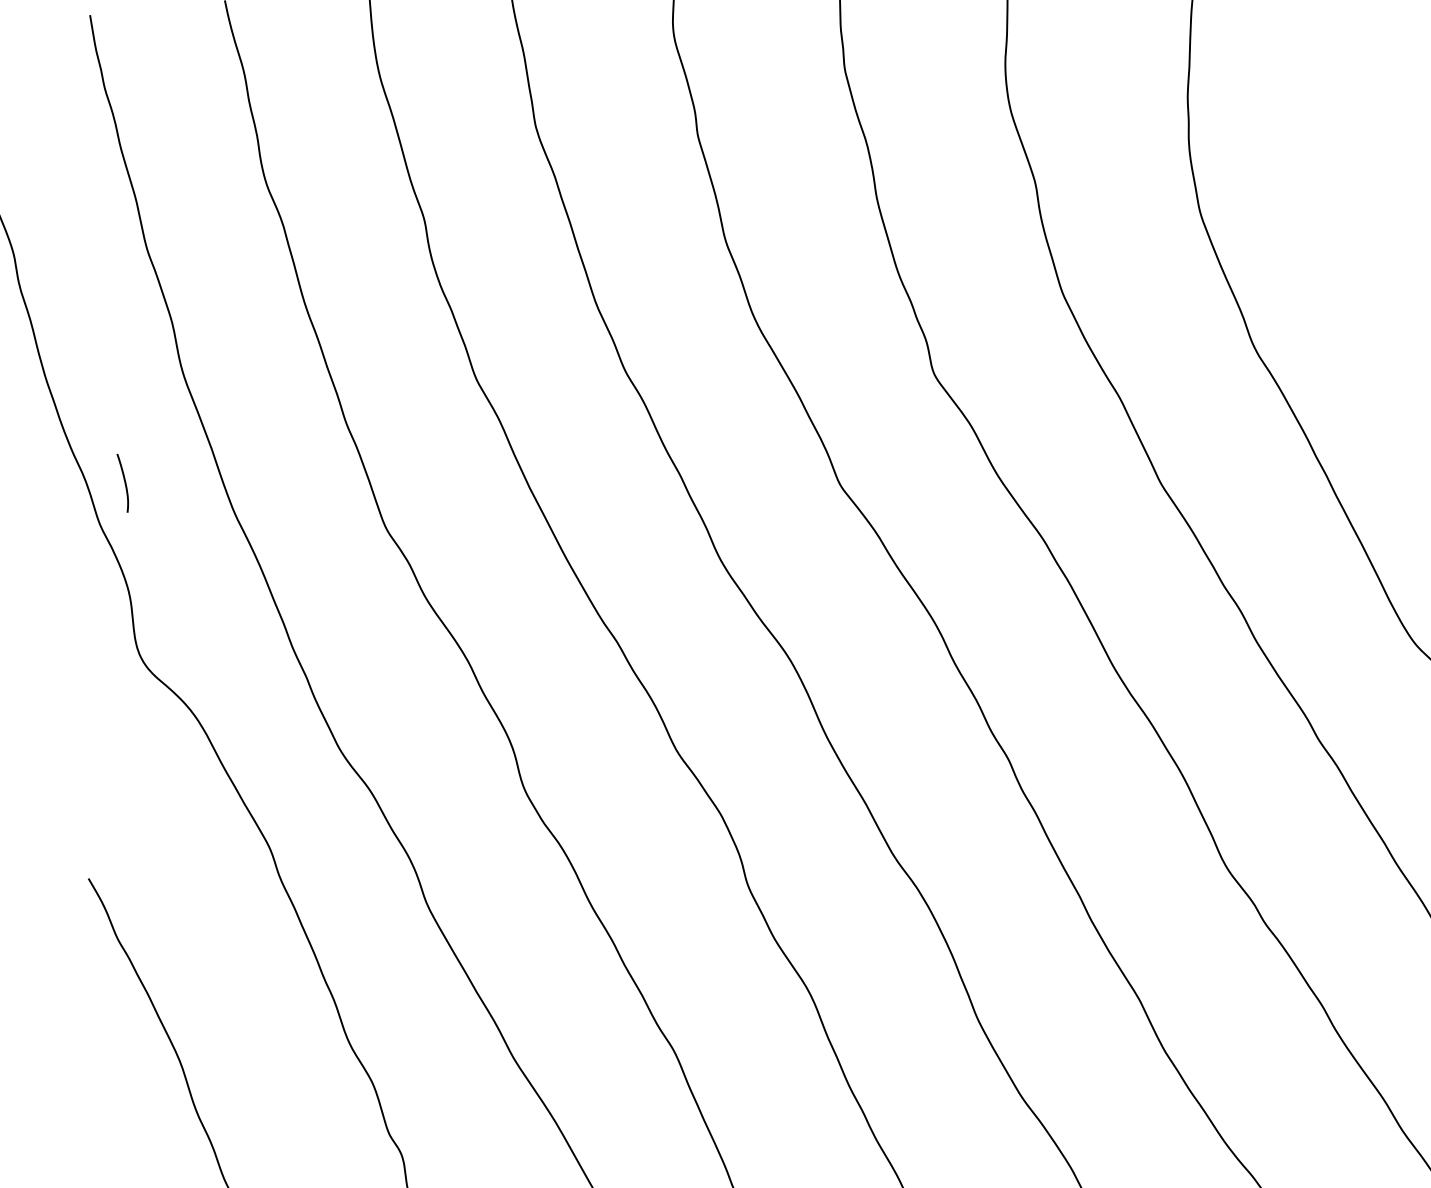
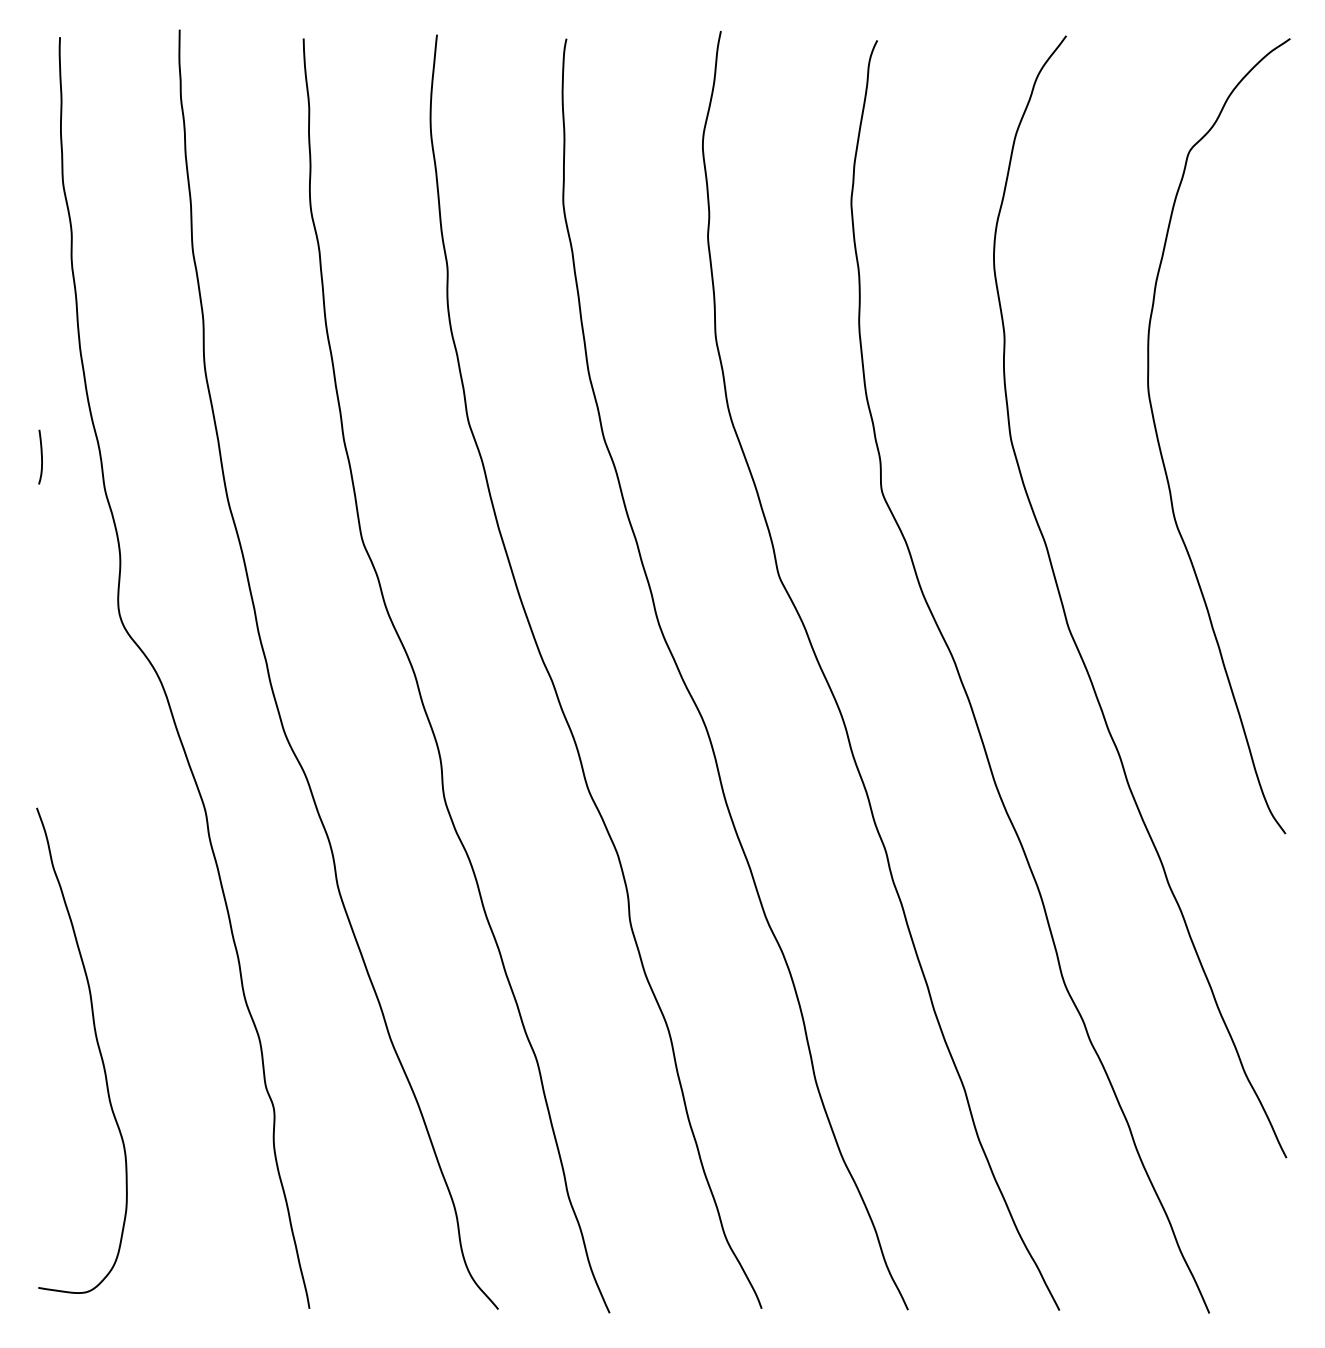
curve: (124, 482) -> (41, 456), moved

